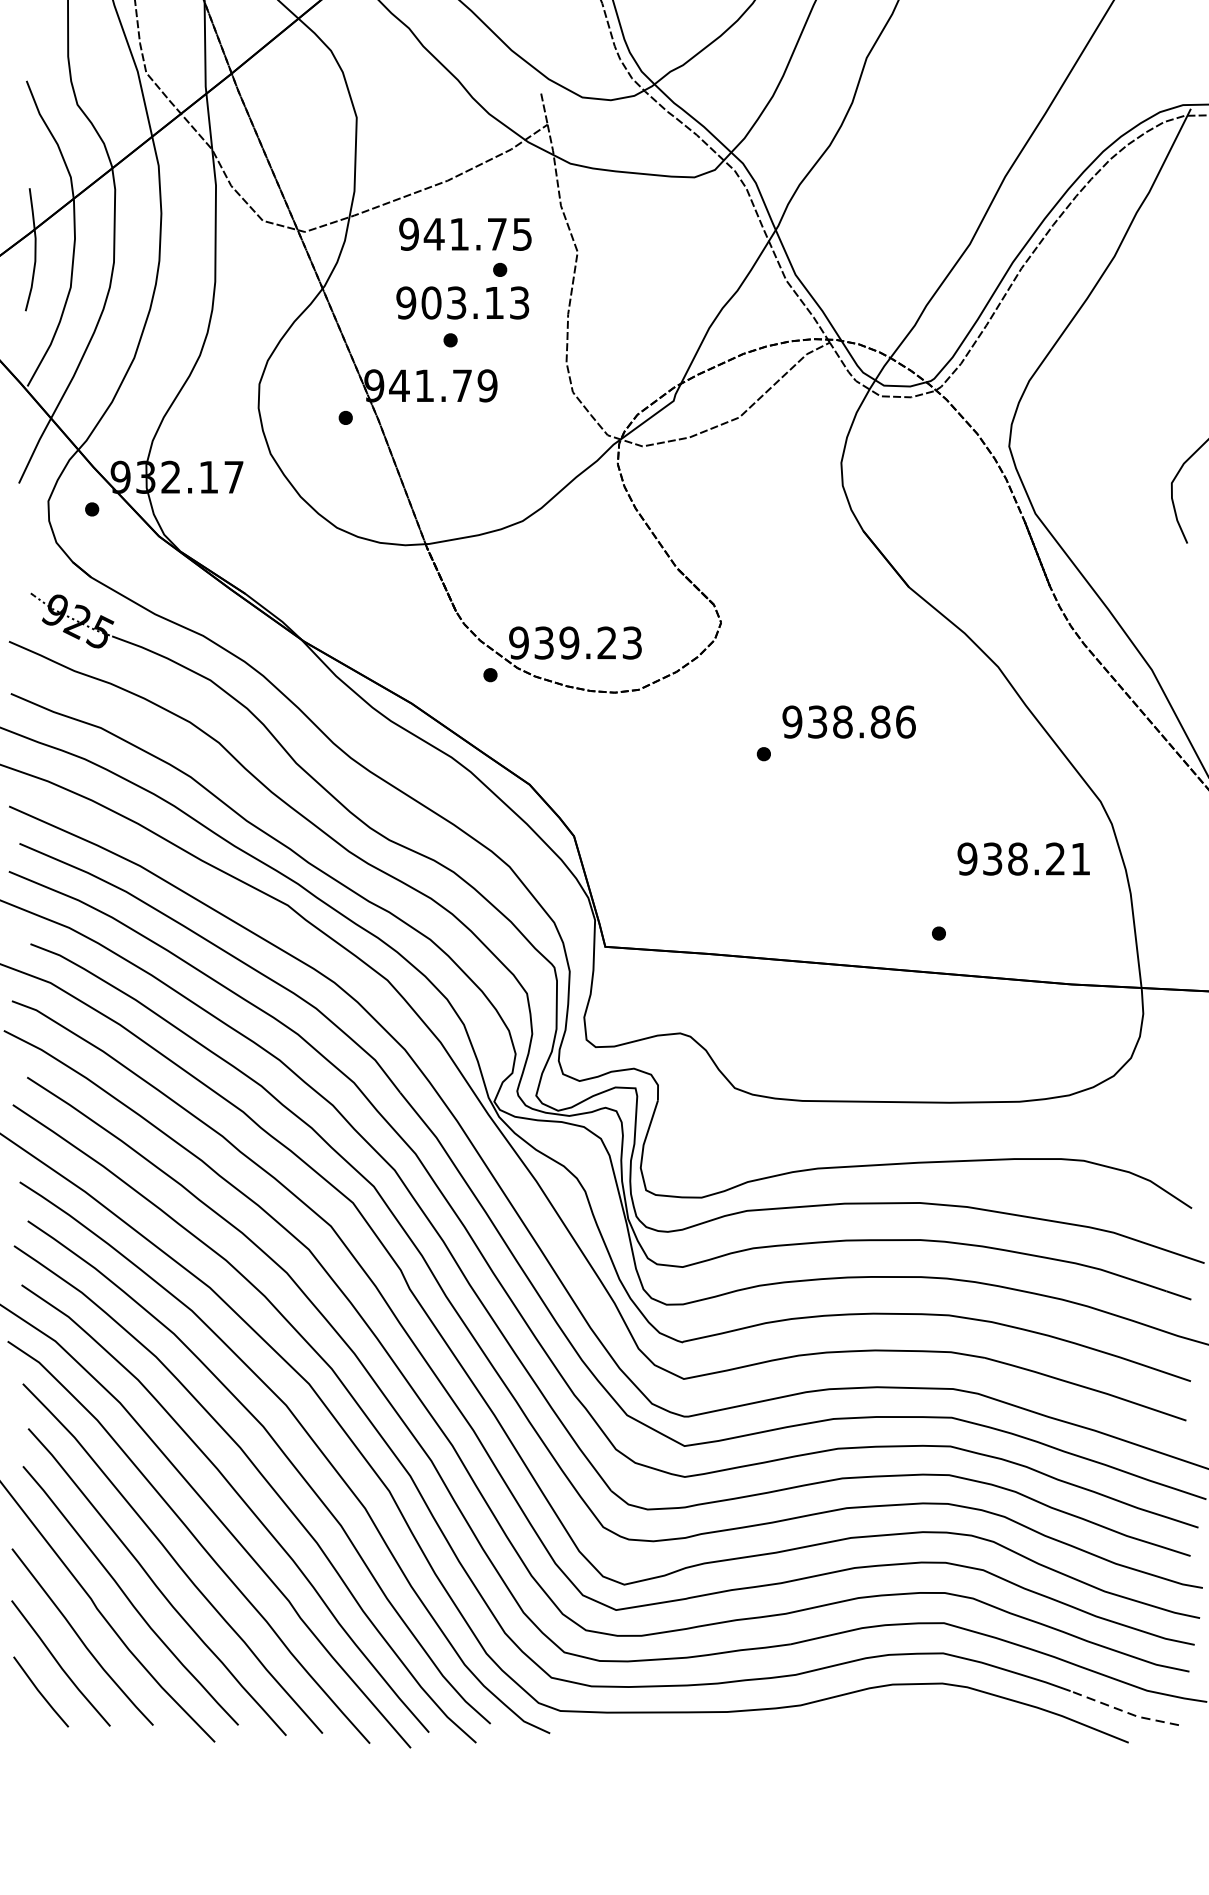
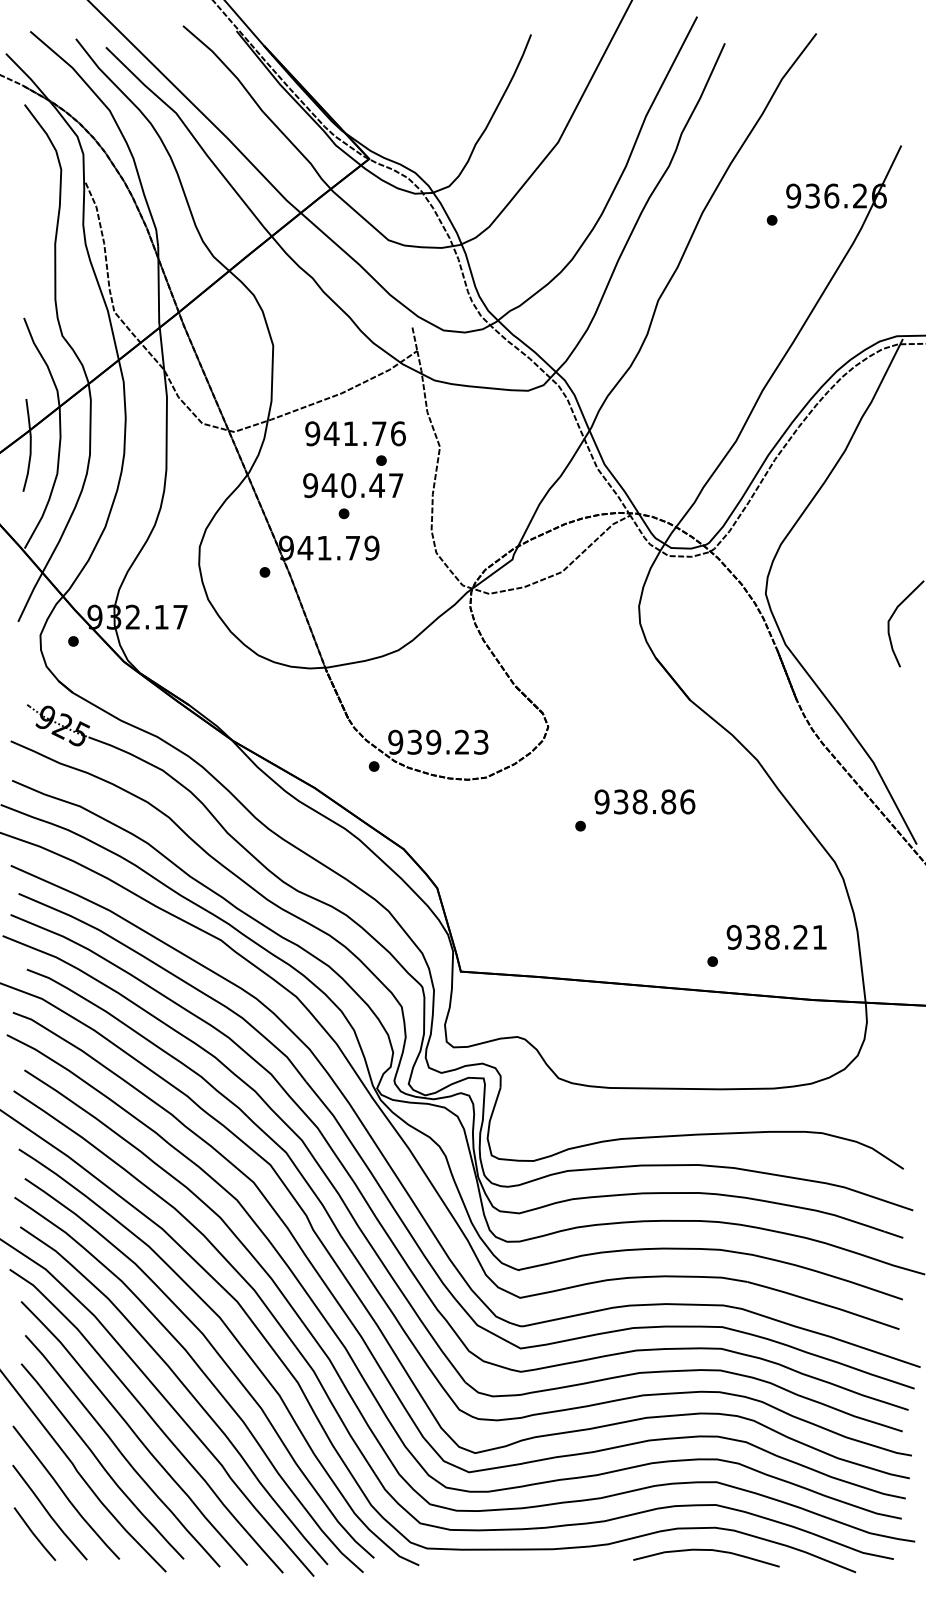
text: (522, 233) -> (398, 433), 941.75 -> 941.76
text: (475, 302) -> (362, 485), 903.13 -> 940.47
text: (1023, 859) -> (776, 937), moved
line: (1122, 1711) -> (851, 1548), dashed -> solid
curve: (930, 1713) -> (706, 1550), added

